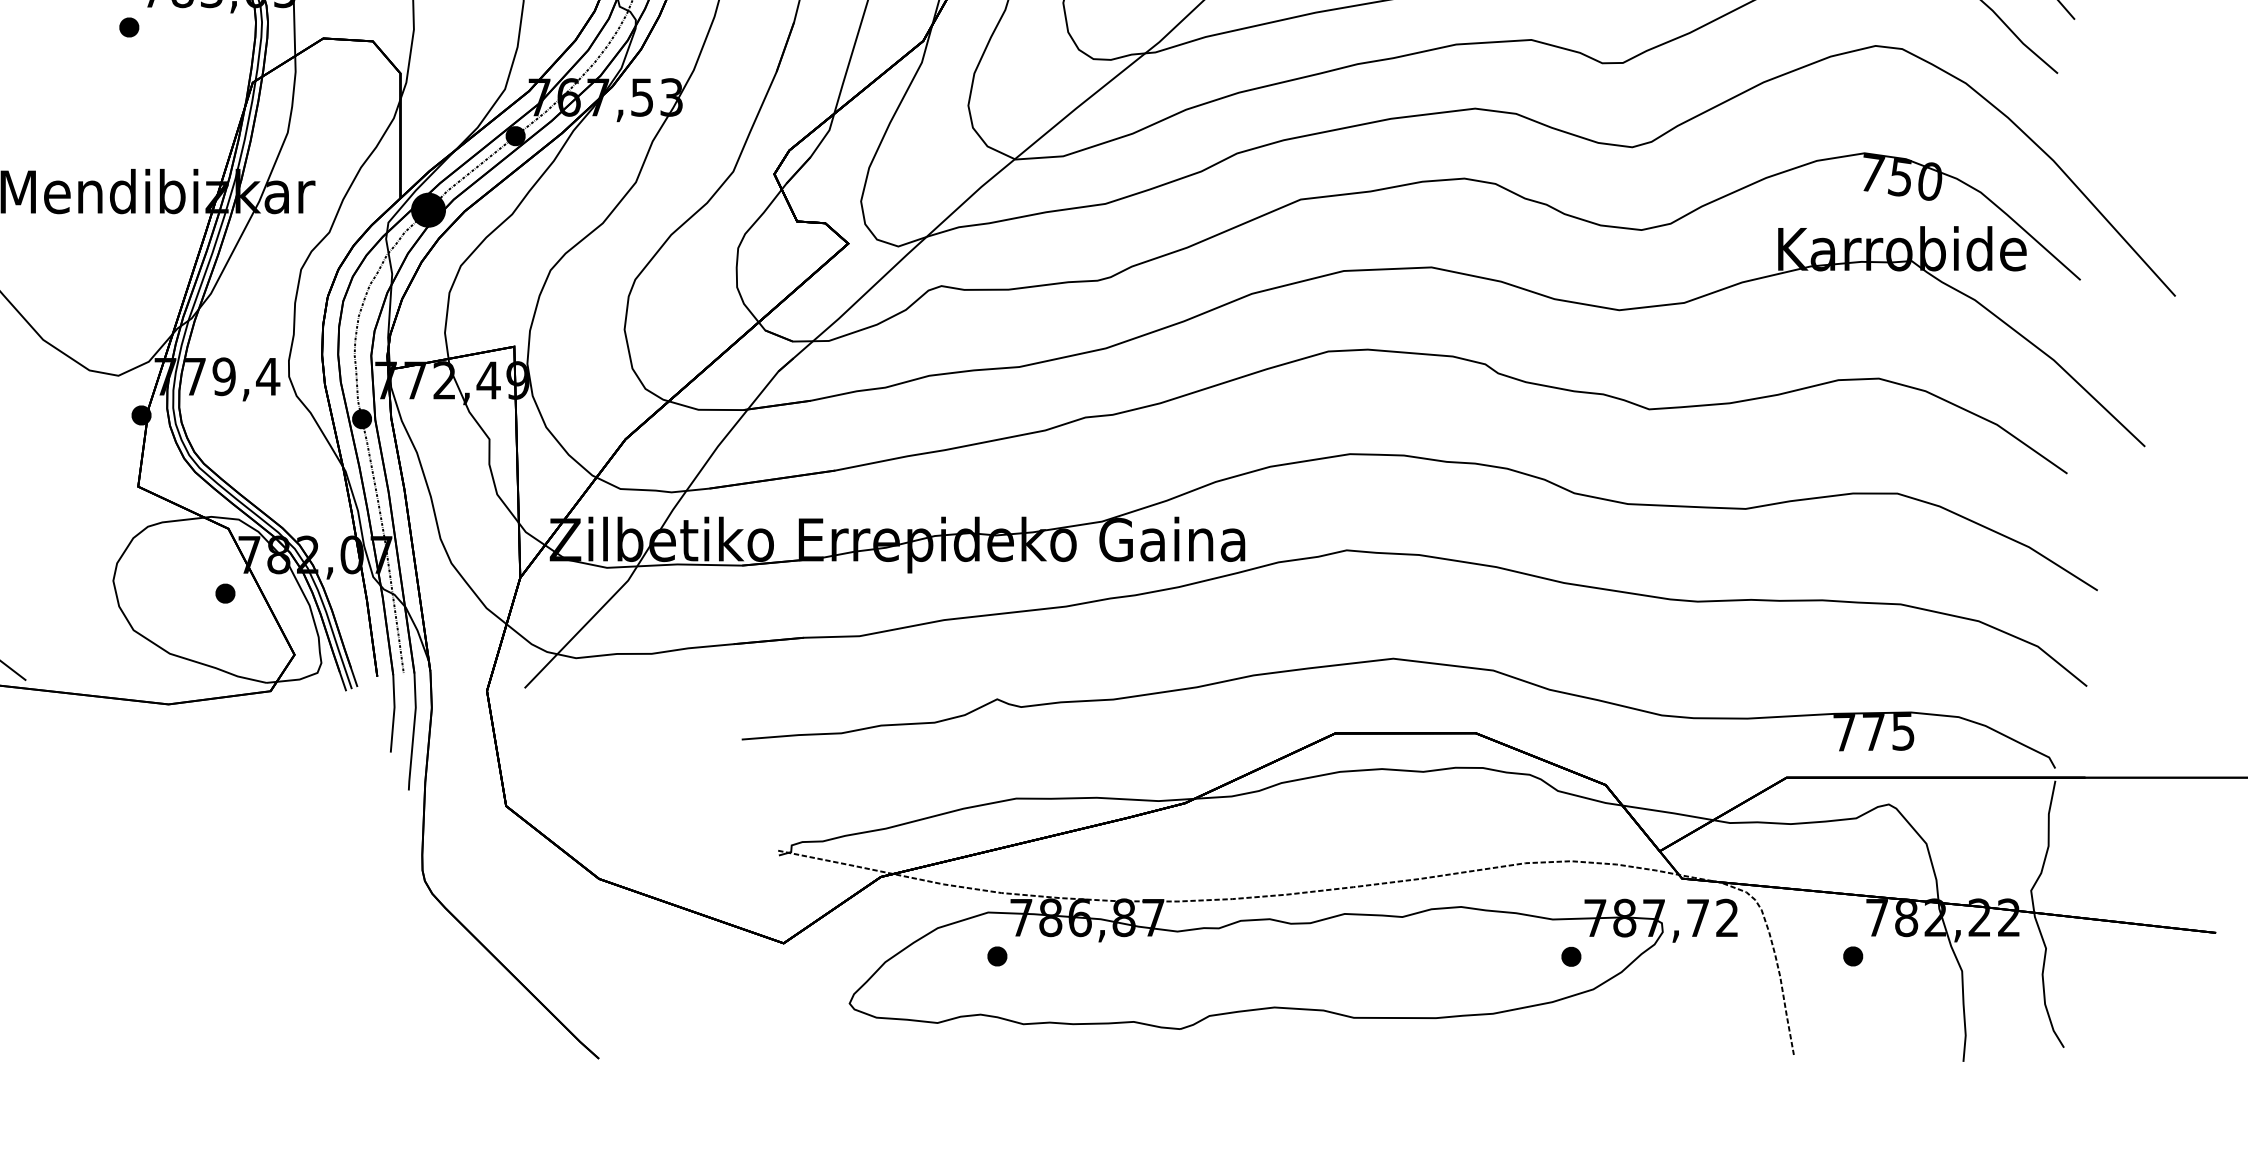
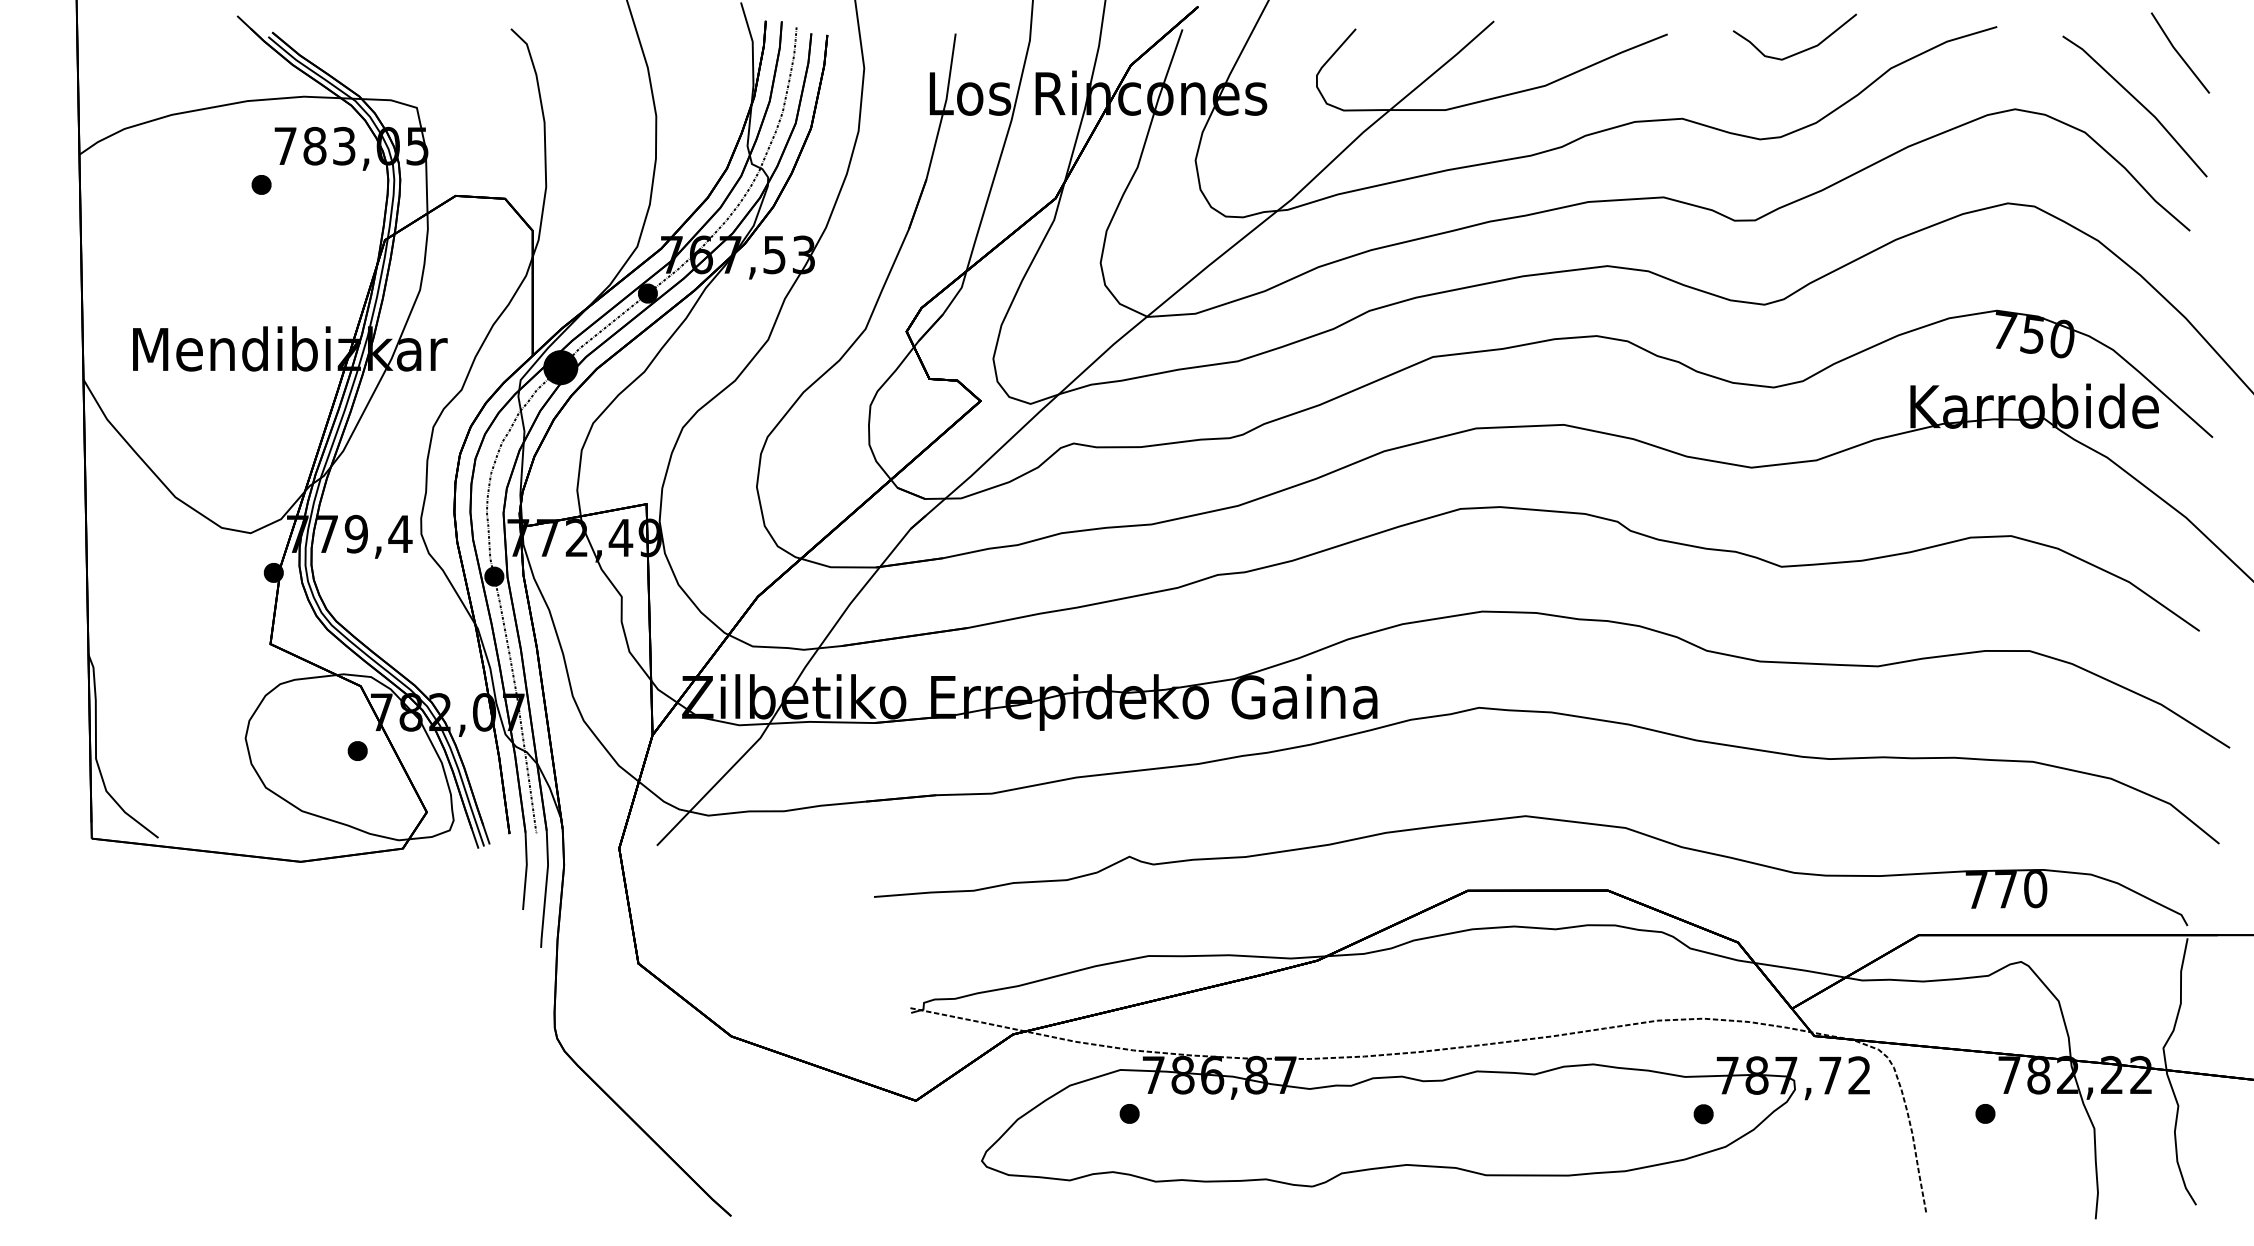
text: (1903, 732) -> (2035, 889), 775 -> 770

